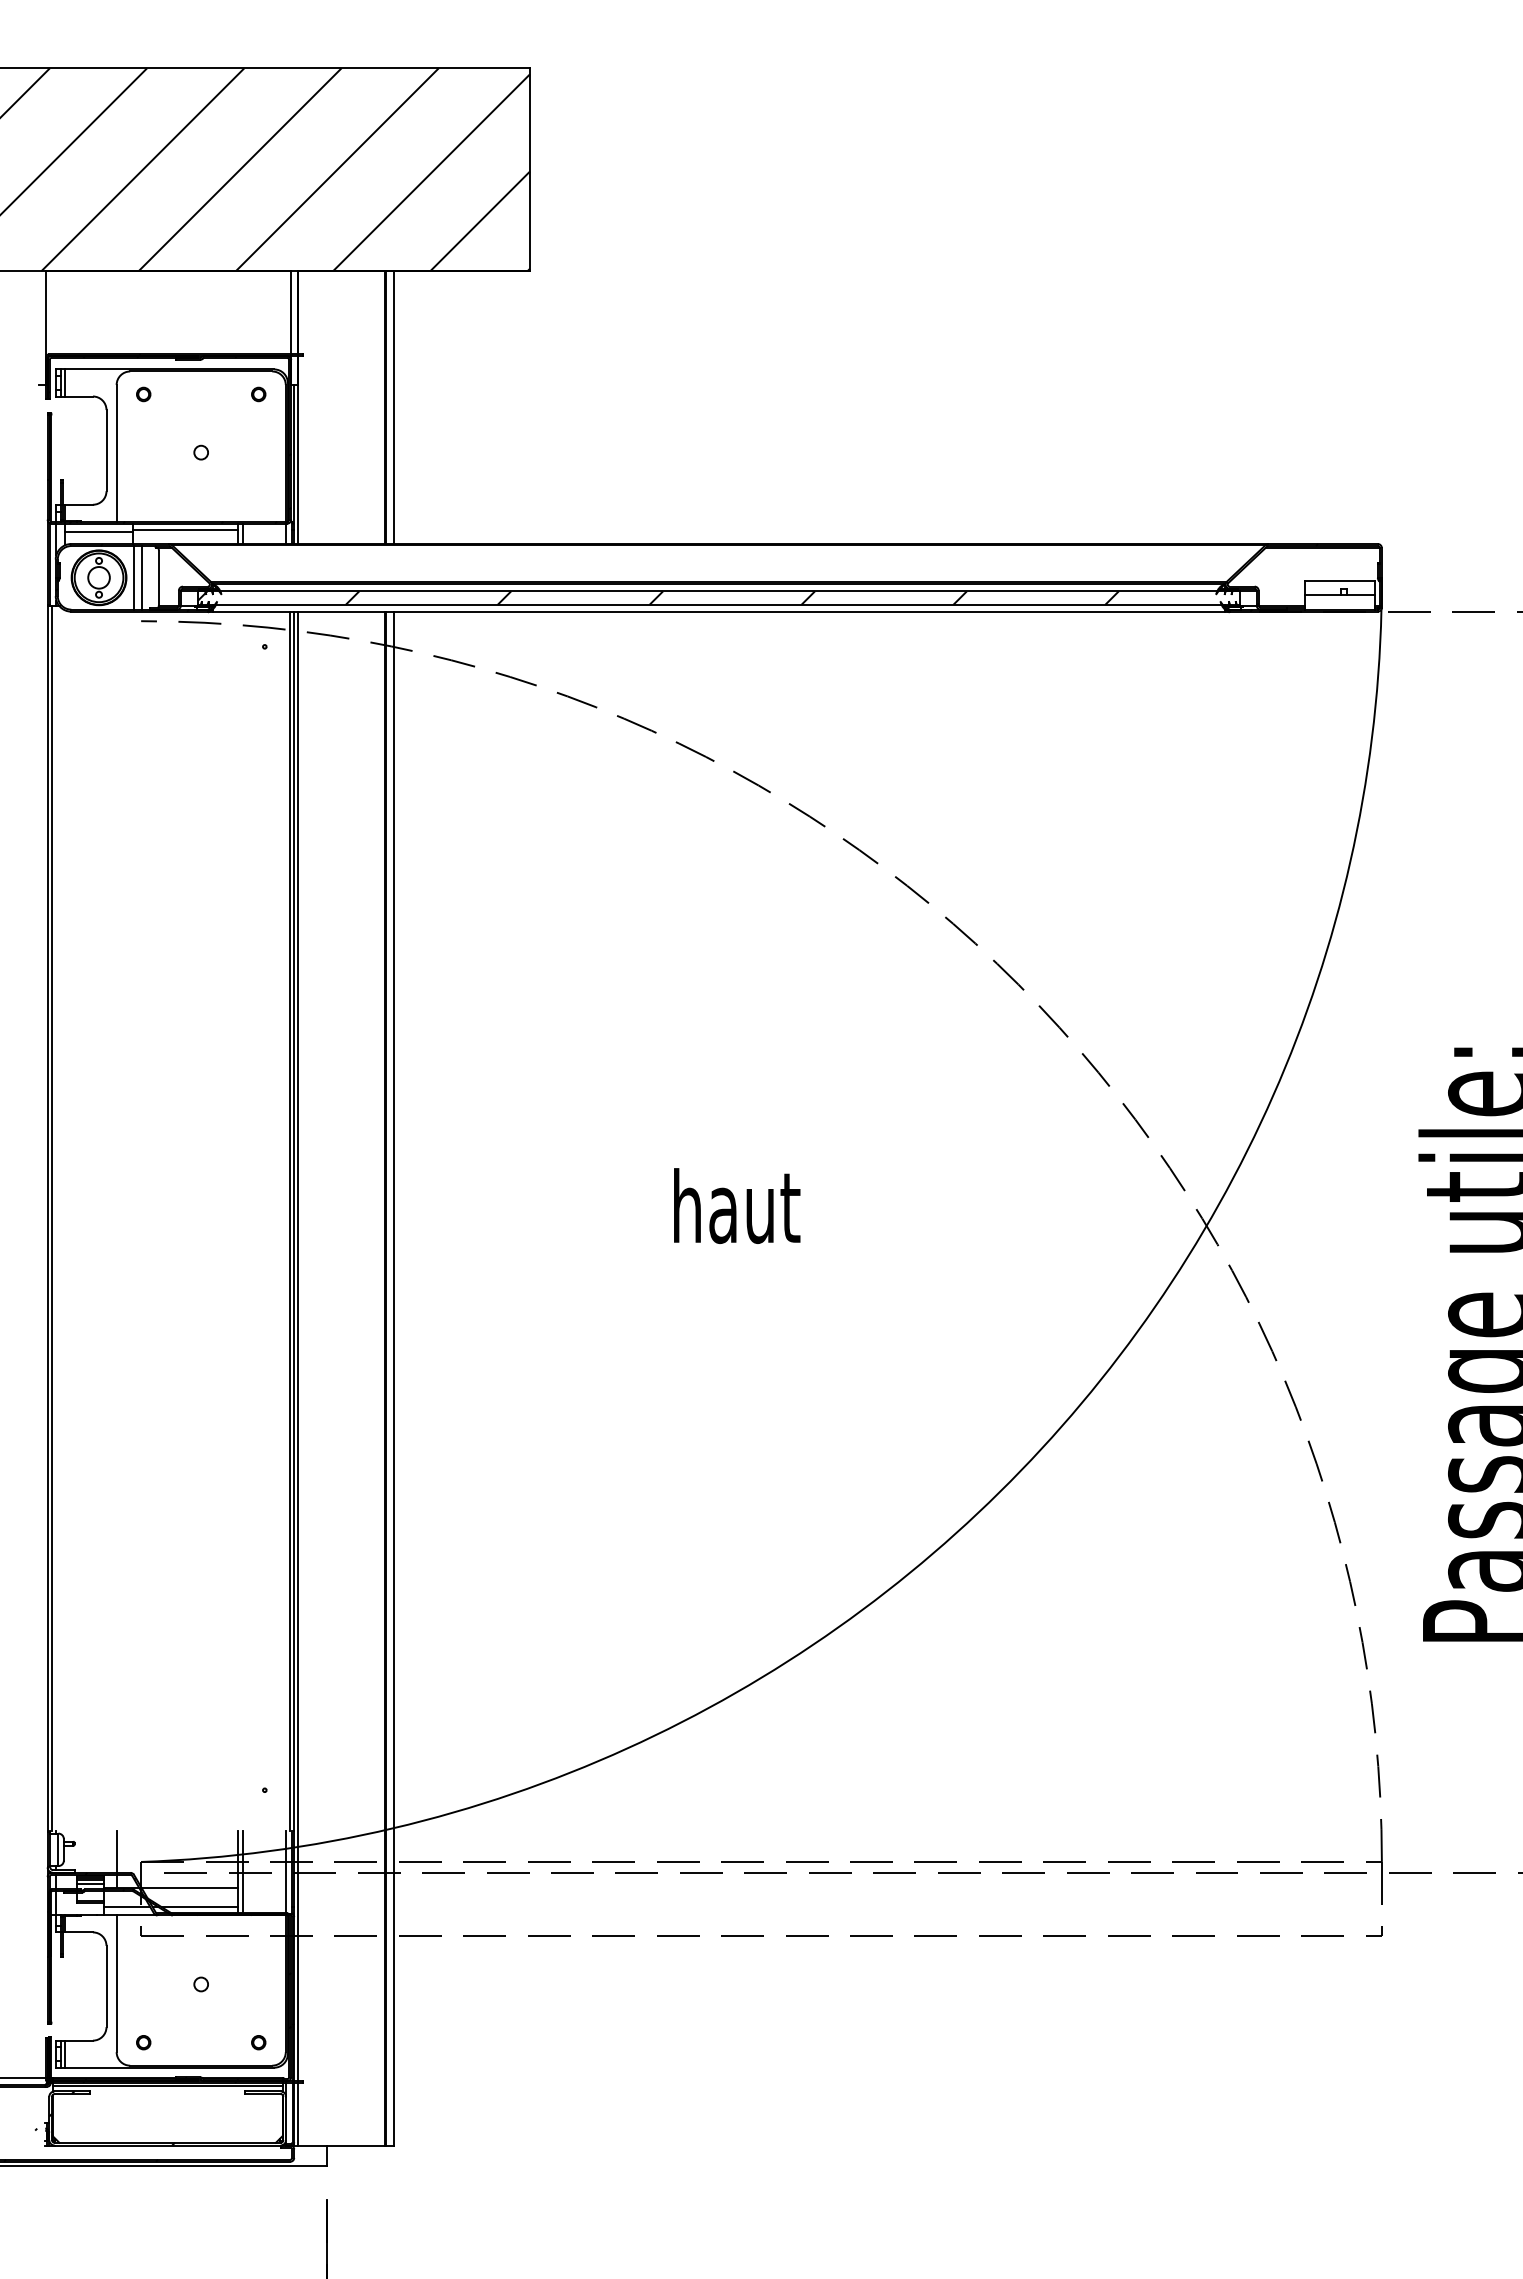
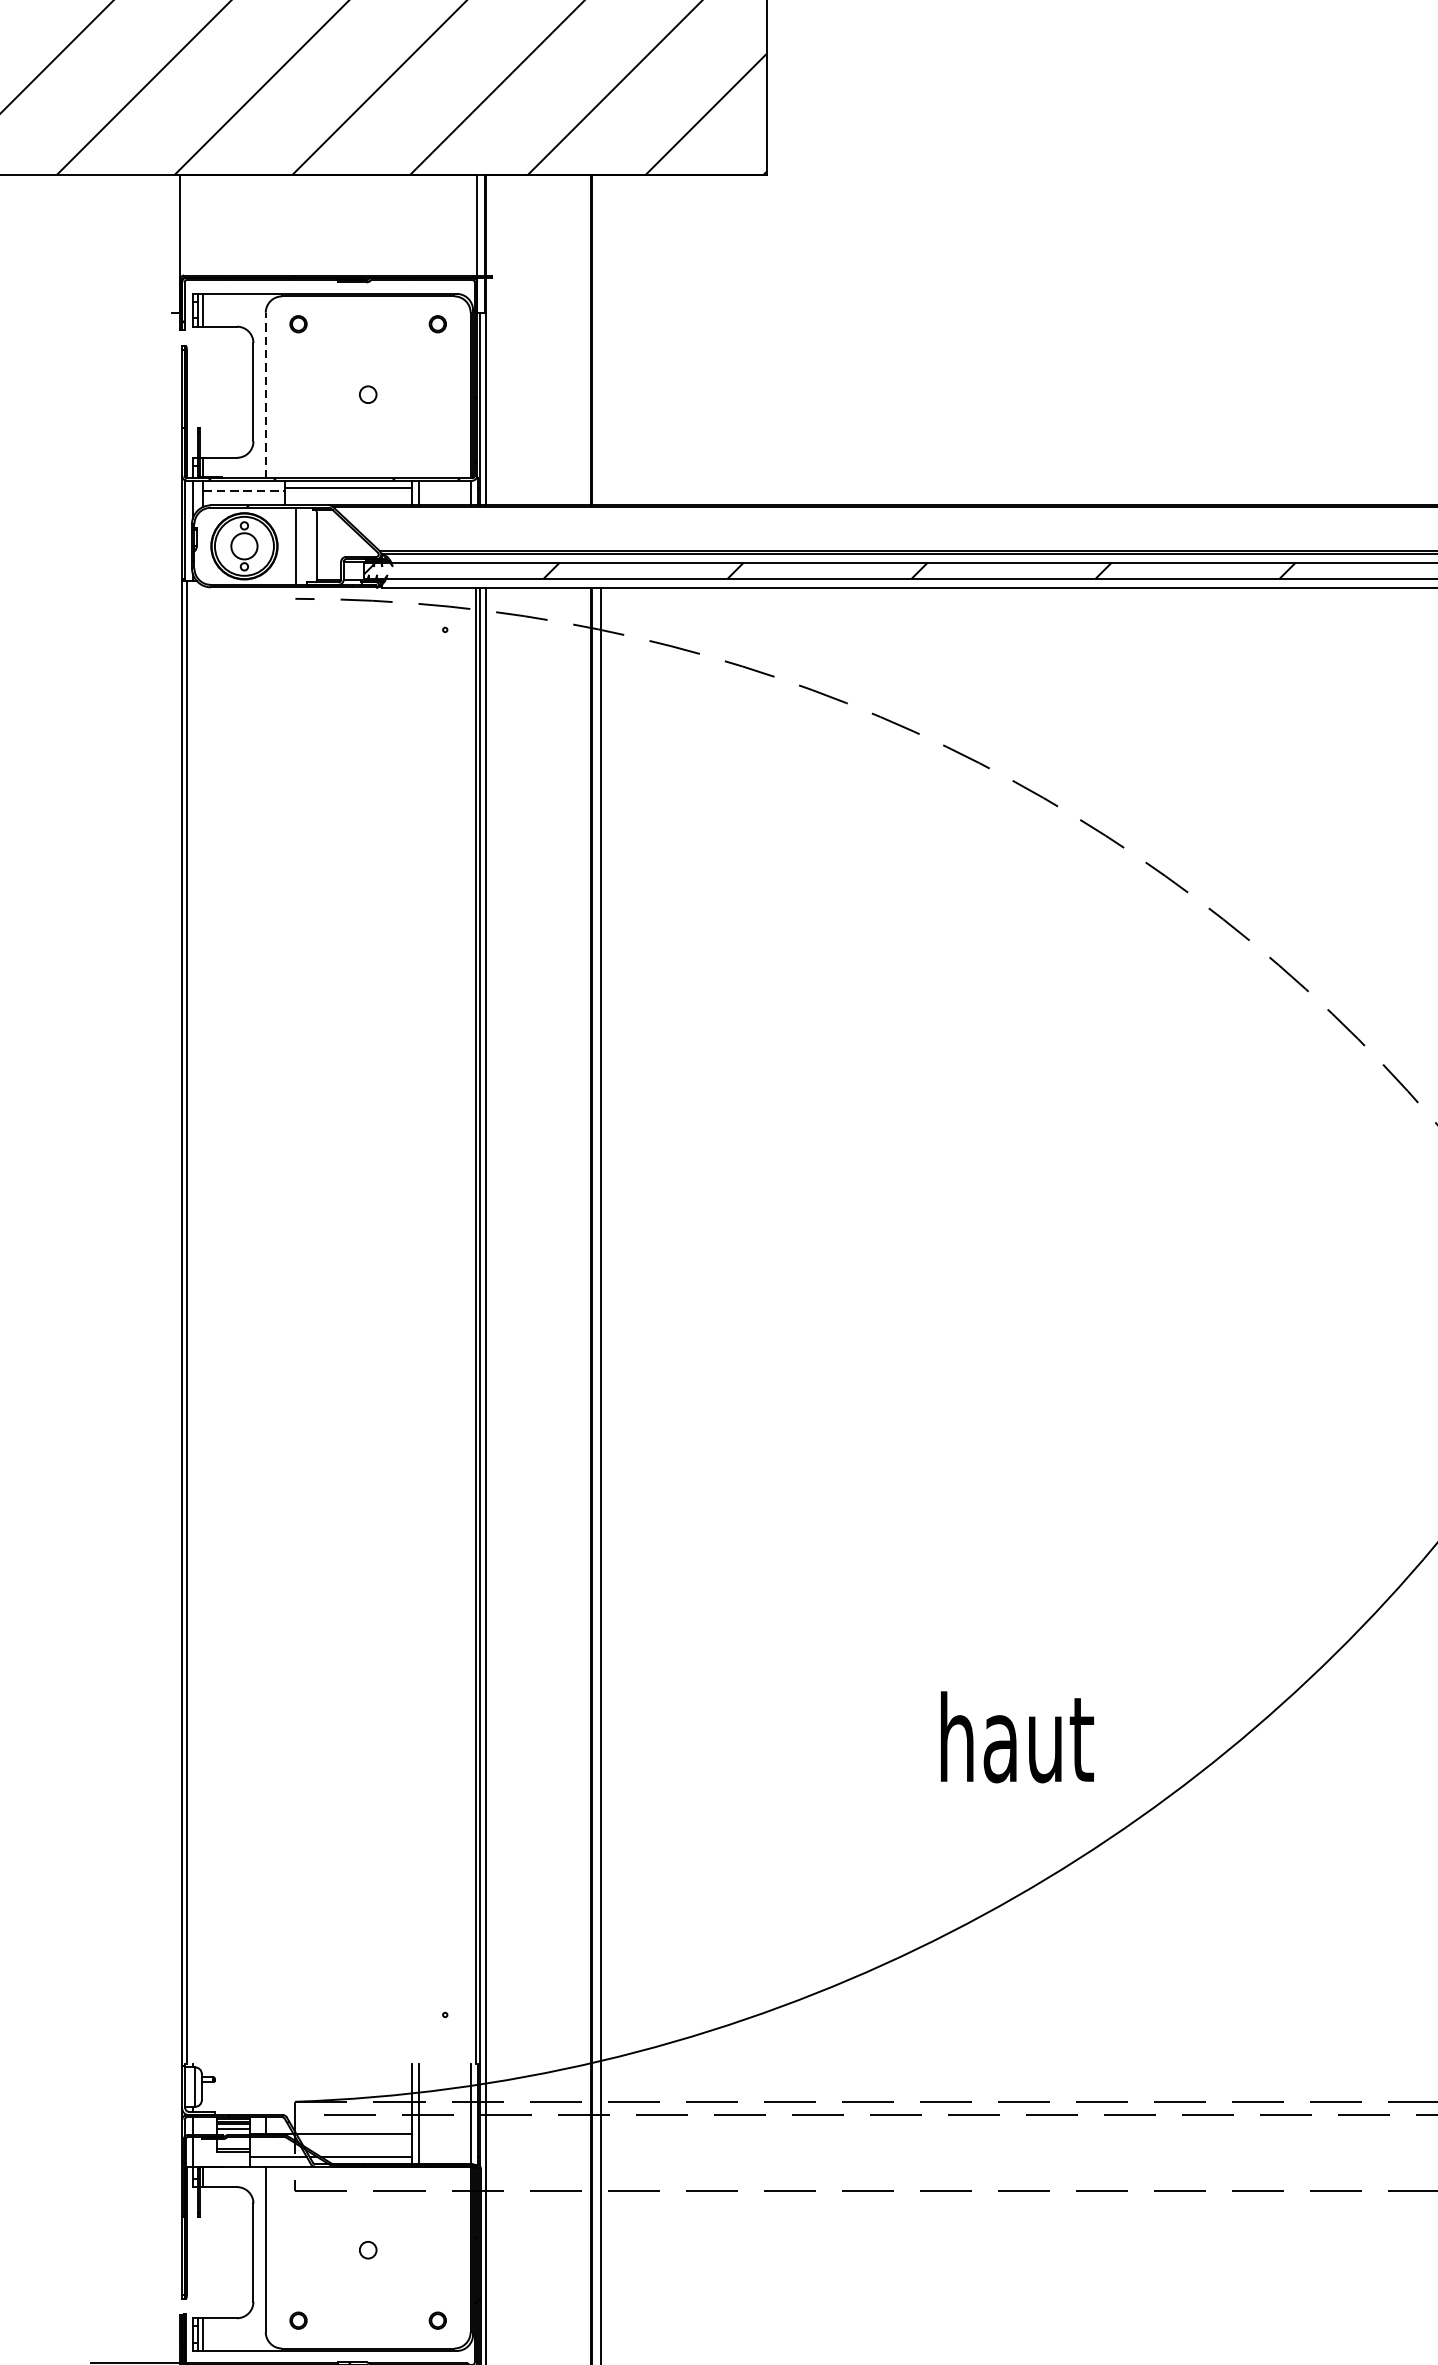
line: (393, 407) -> (601, 340), removed
line: (116, 452) -> (265, 394), solid -> dashed
line: (99, 531) -> (244, 490), solid -> dashed
line: (134, 577) -> (287, 545), removed
text: (737, 1205) -> (1017, 1736), moved
line: (116, 1851) -> (265, 2089), removed

